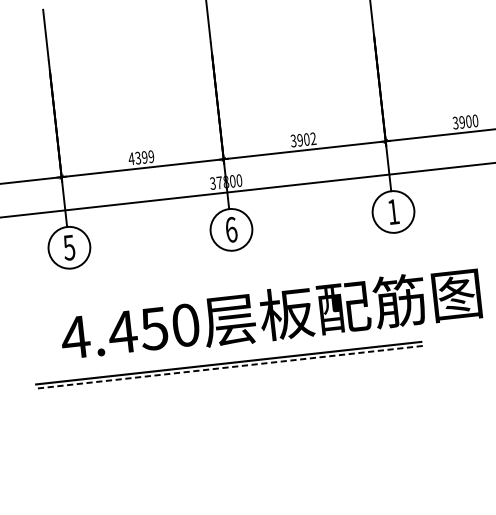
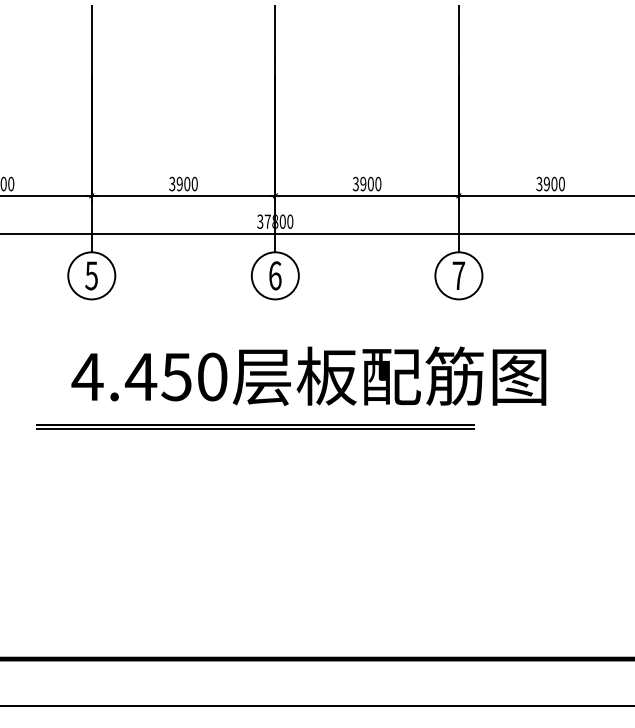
text: (313, 139) -> (378, 184), 3902 -> 3900
text: (140, 157) -> (182, 183), 4399 -> 3900
text: (393, 211) -> (458, 275), 1 -> 7
line: (228, 367) -> (255, 429), dashed -> solid

